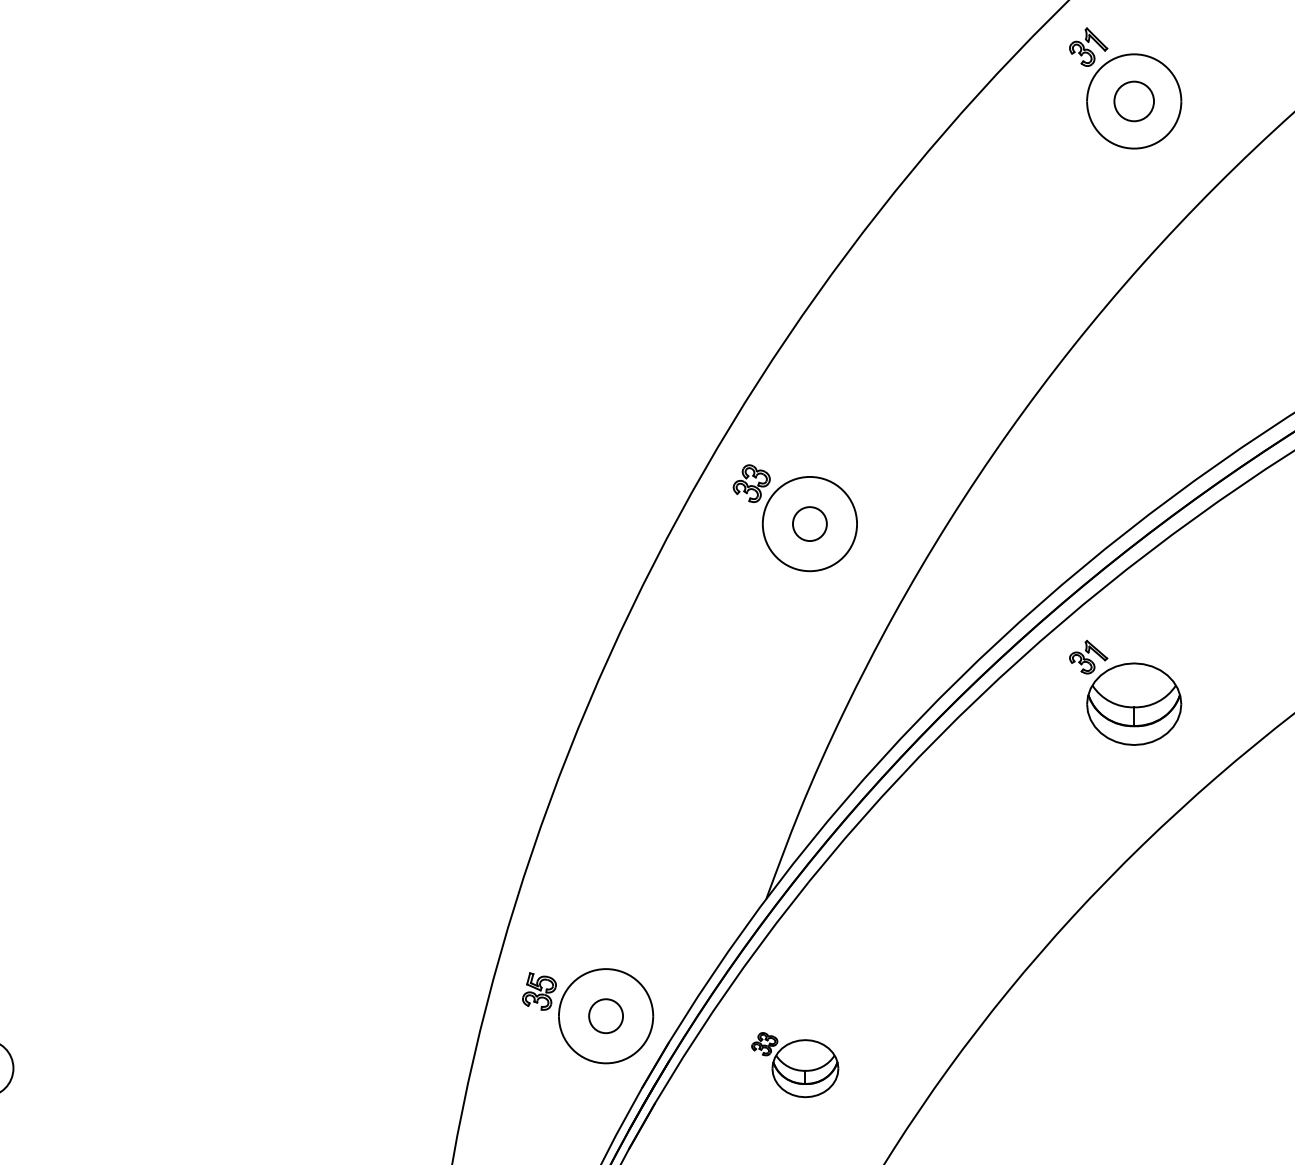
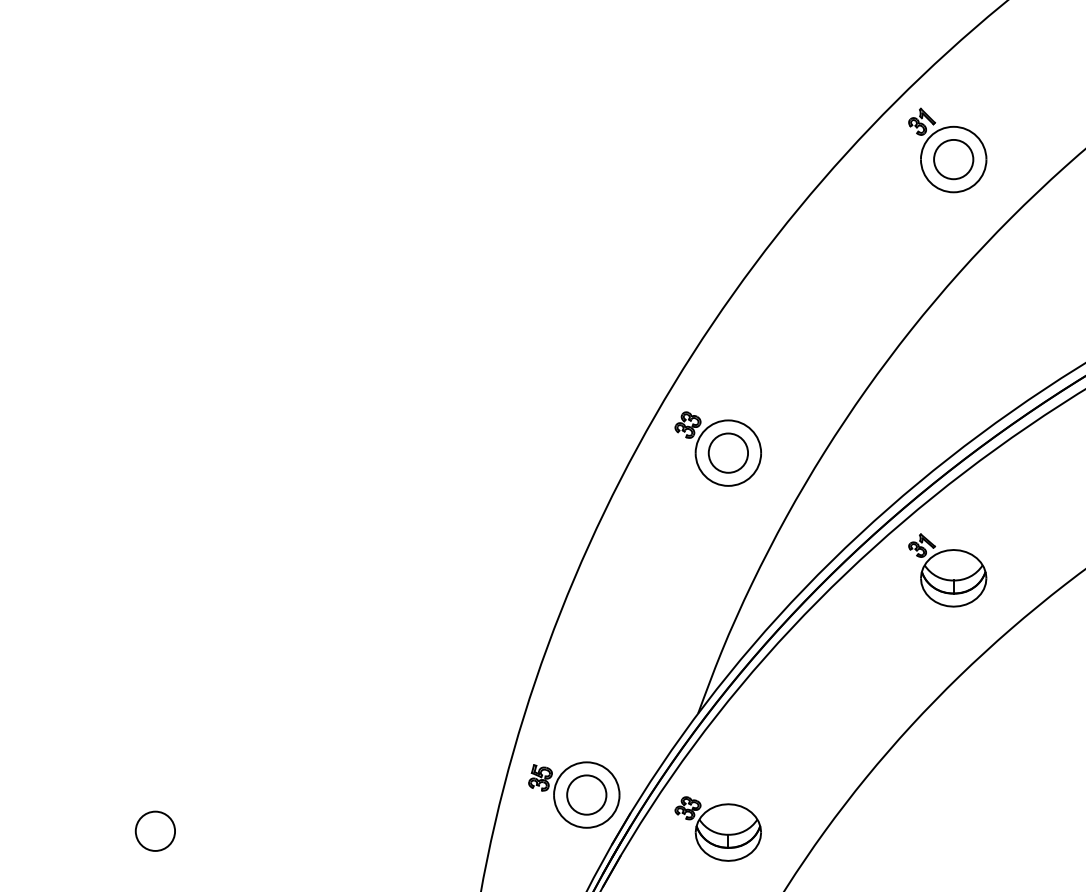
circle: (1133, 101) -> (953, 159), size x1.43
circle: (810, 523) -> (728, 452), size x1.67
circle: (605, 1015) -> (586, 794), size x1.67
part: (794, 1064) -> (717, 828), size x1.43

